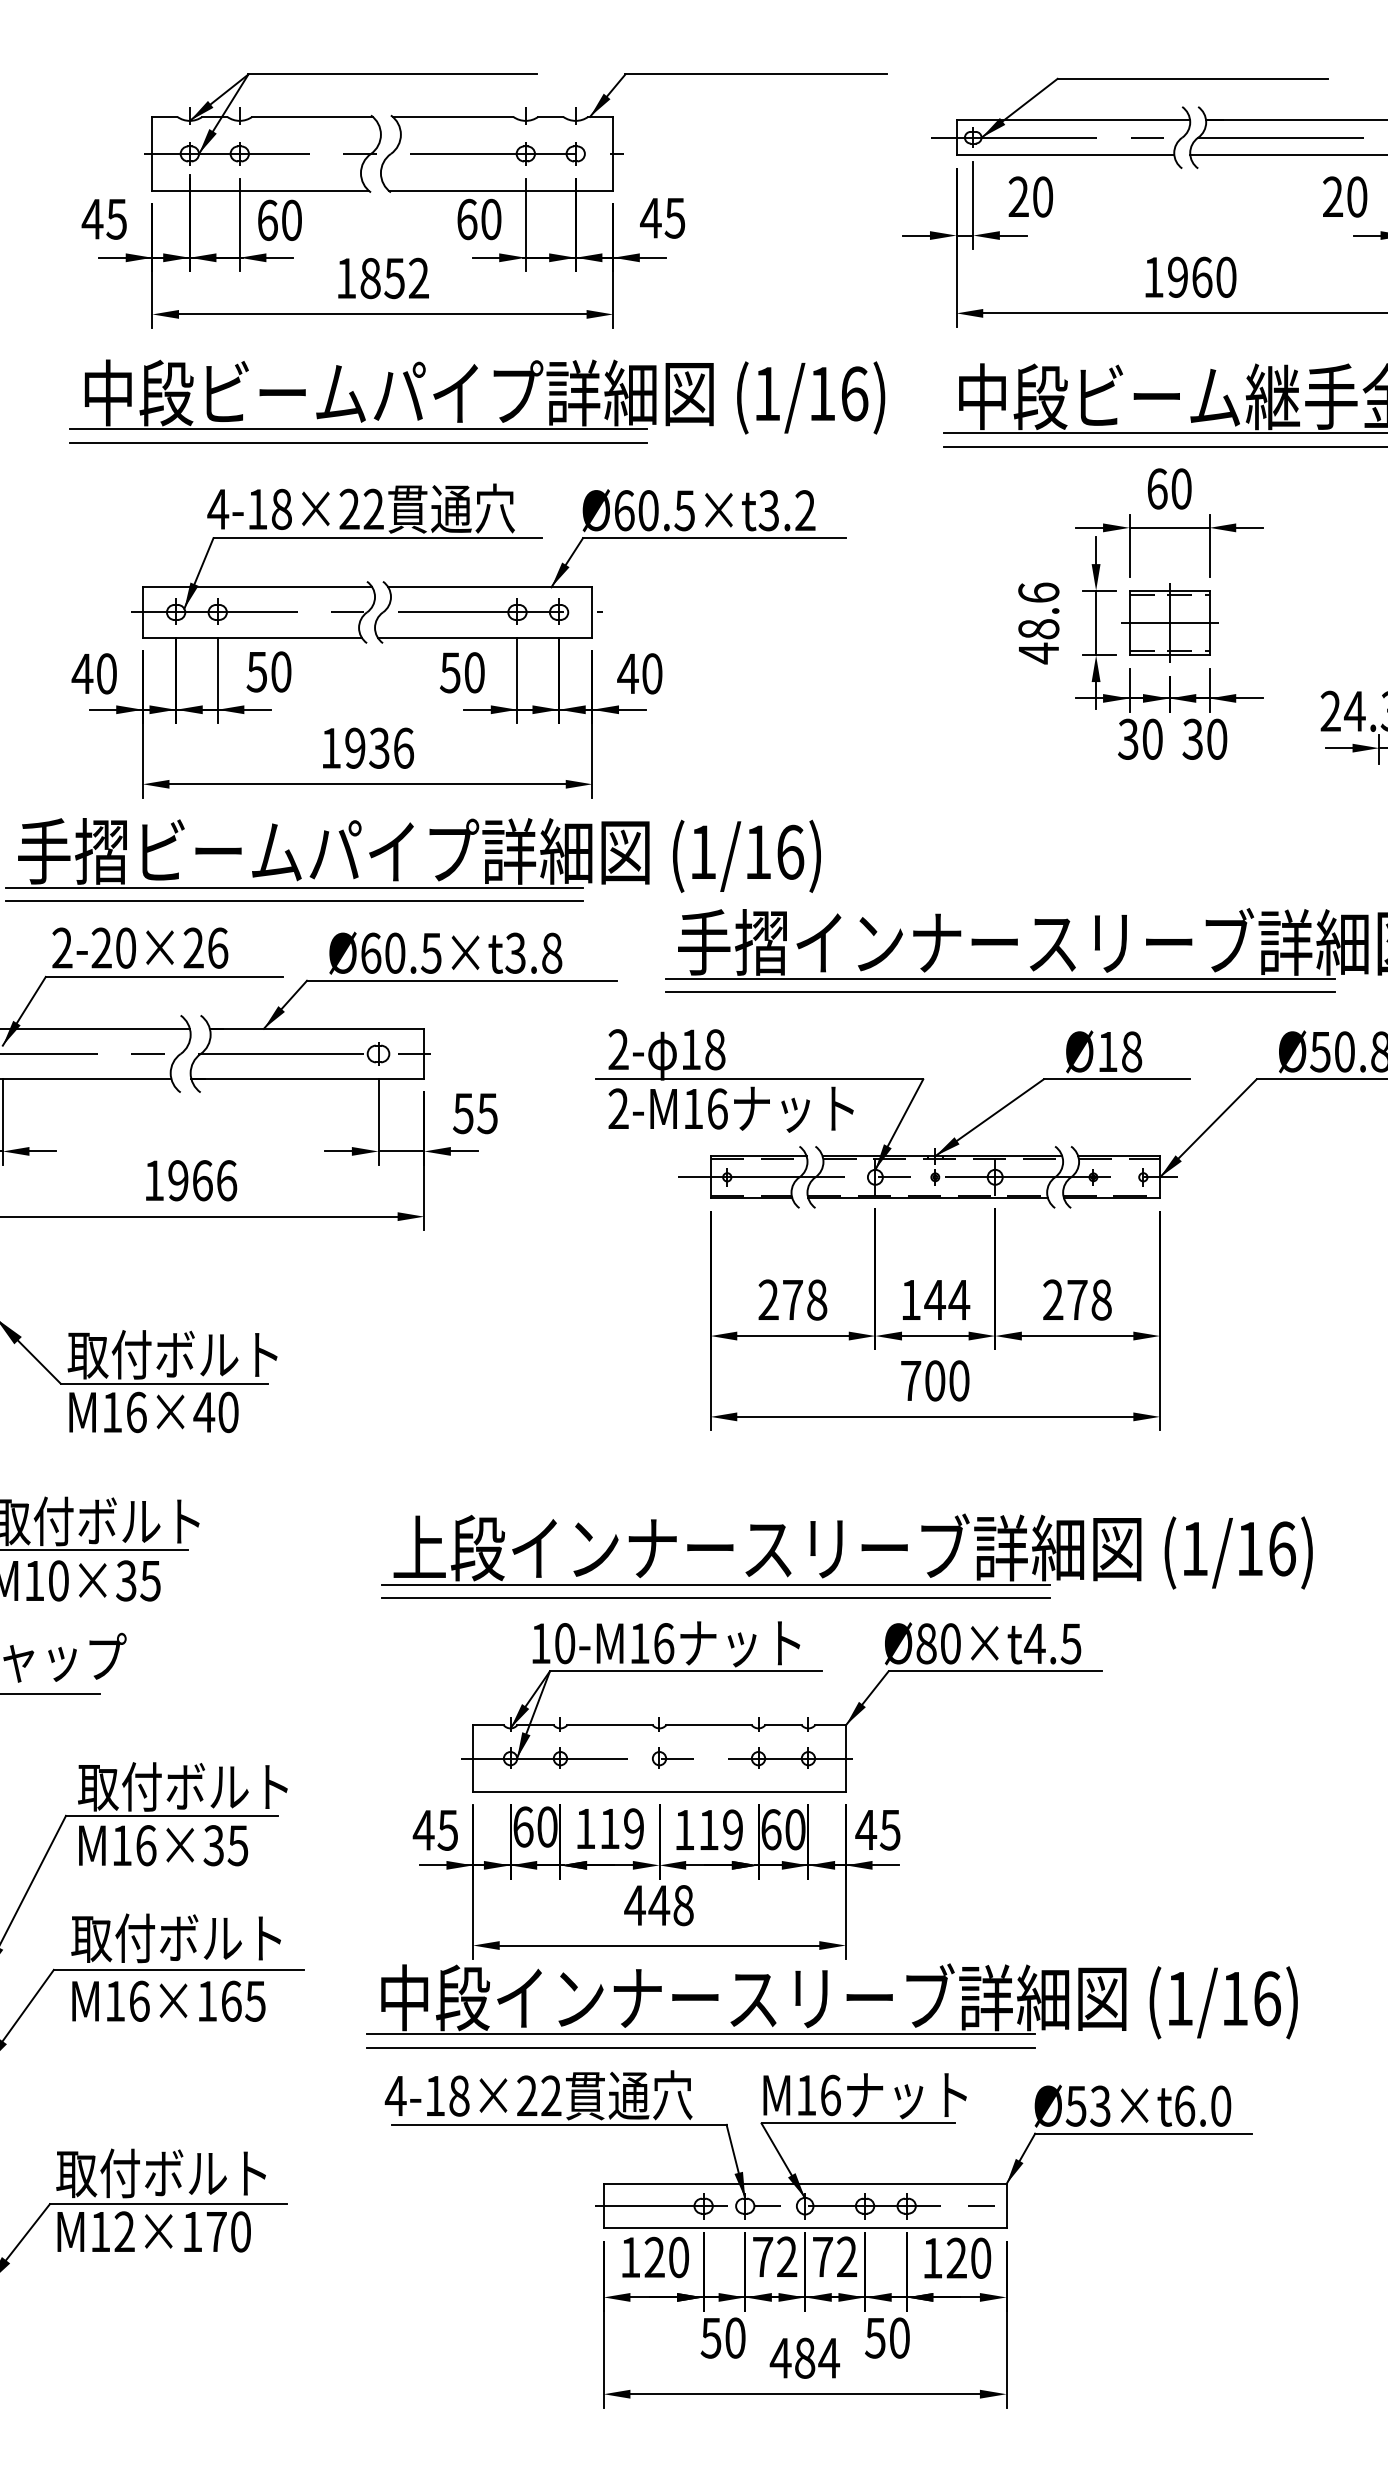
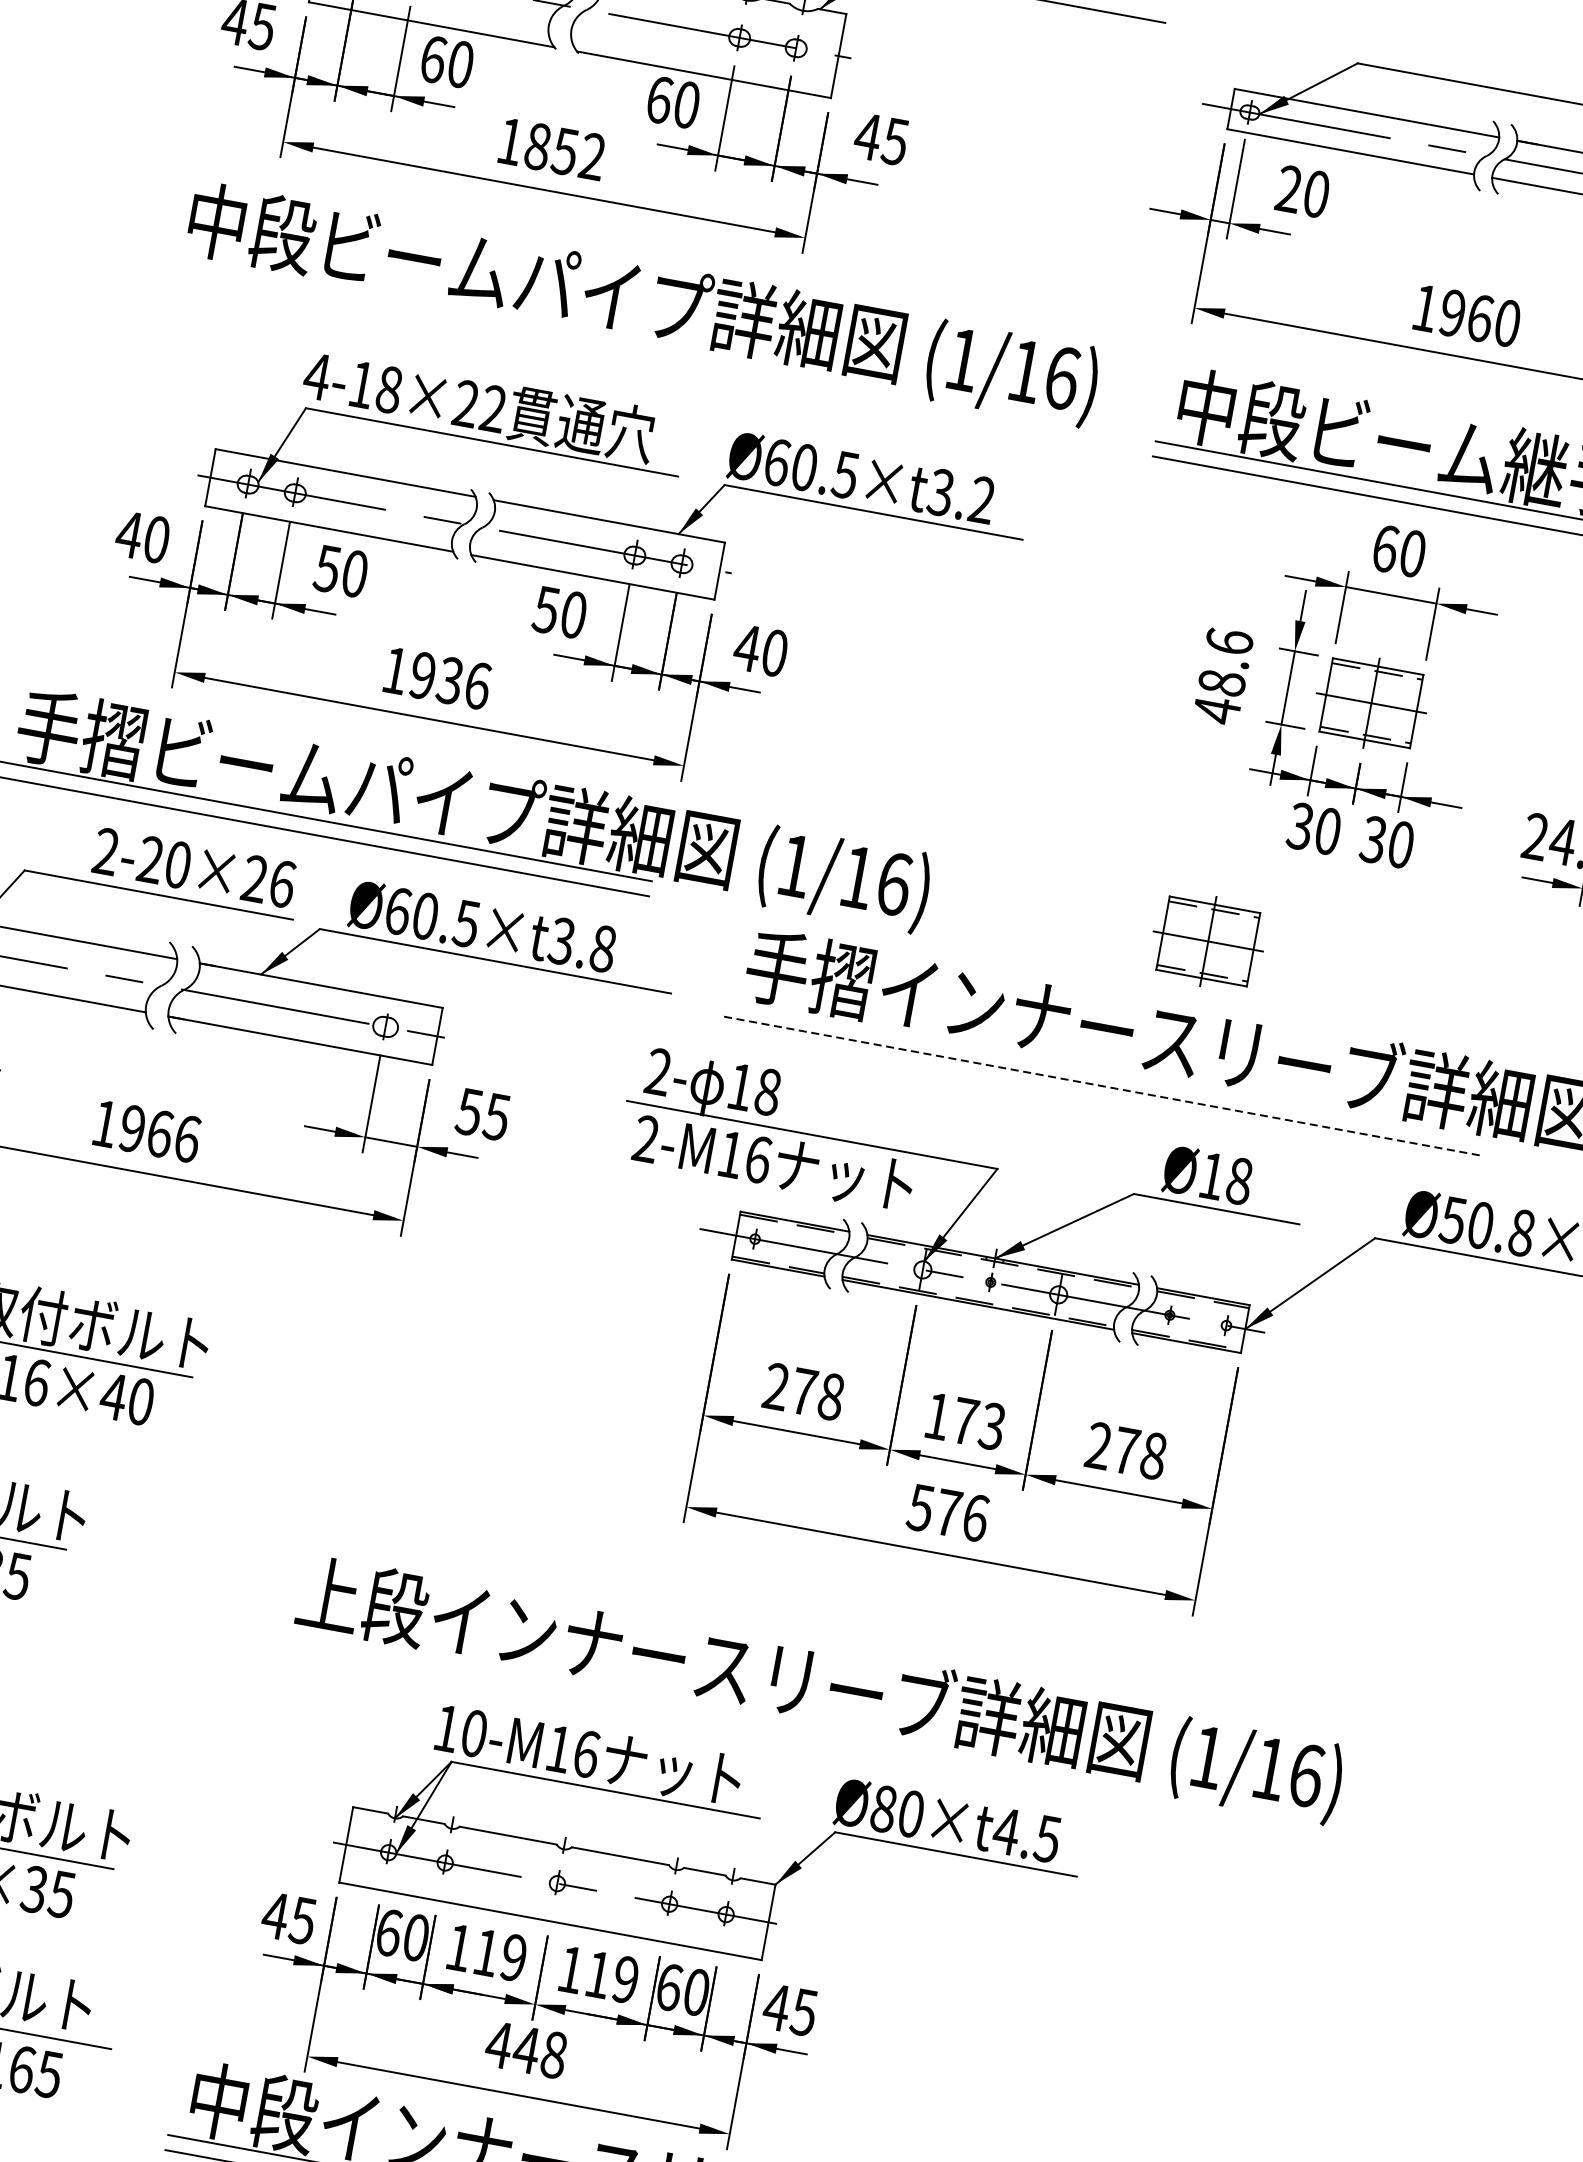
line: (358, 429) -> (492, 315), removed
line: (358, 442) -> (490, 330), removed
part: (1067, 851) -> (1208, 940), added
text: (140, 947) -> (194, 867), moved
line: (999, 978) -> (1104, 1070), removed
line: (1000, 992) -> (1103, 1086), solid -> dashed
text: (947, 1299) -> (979, 1423), 144 -> 173
text: (934, 1380) -> (947, 1512), 700 -> 576
line: (715, 1584) -> (657, 1697), removed
line: (715, 1597) -> (654, 1712), removed

